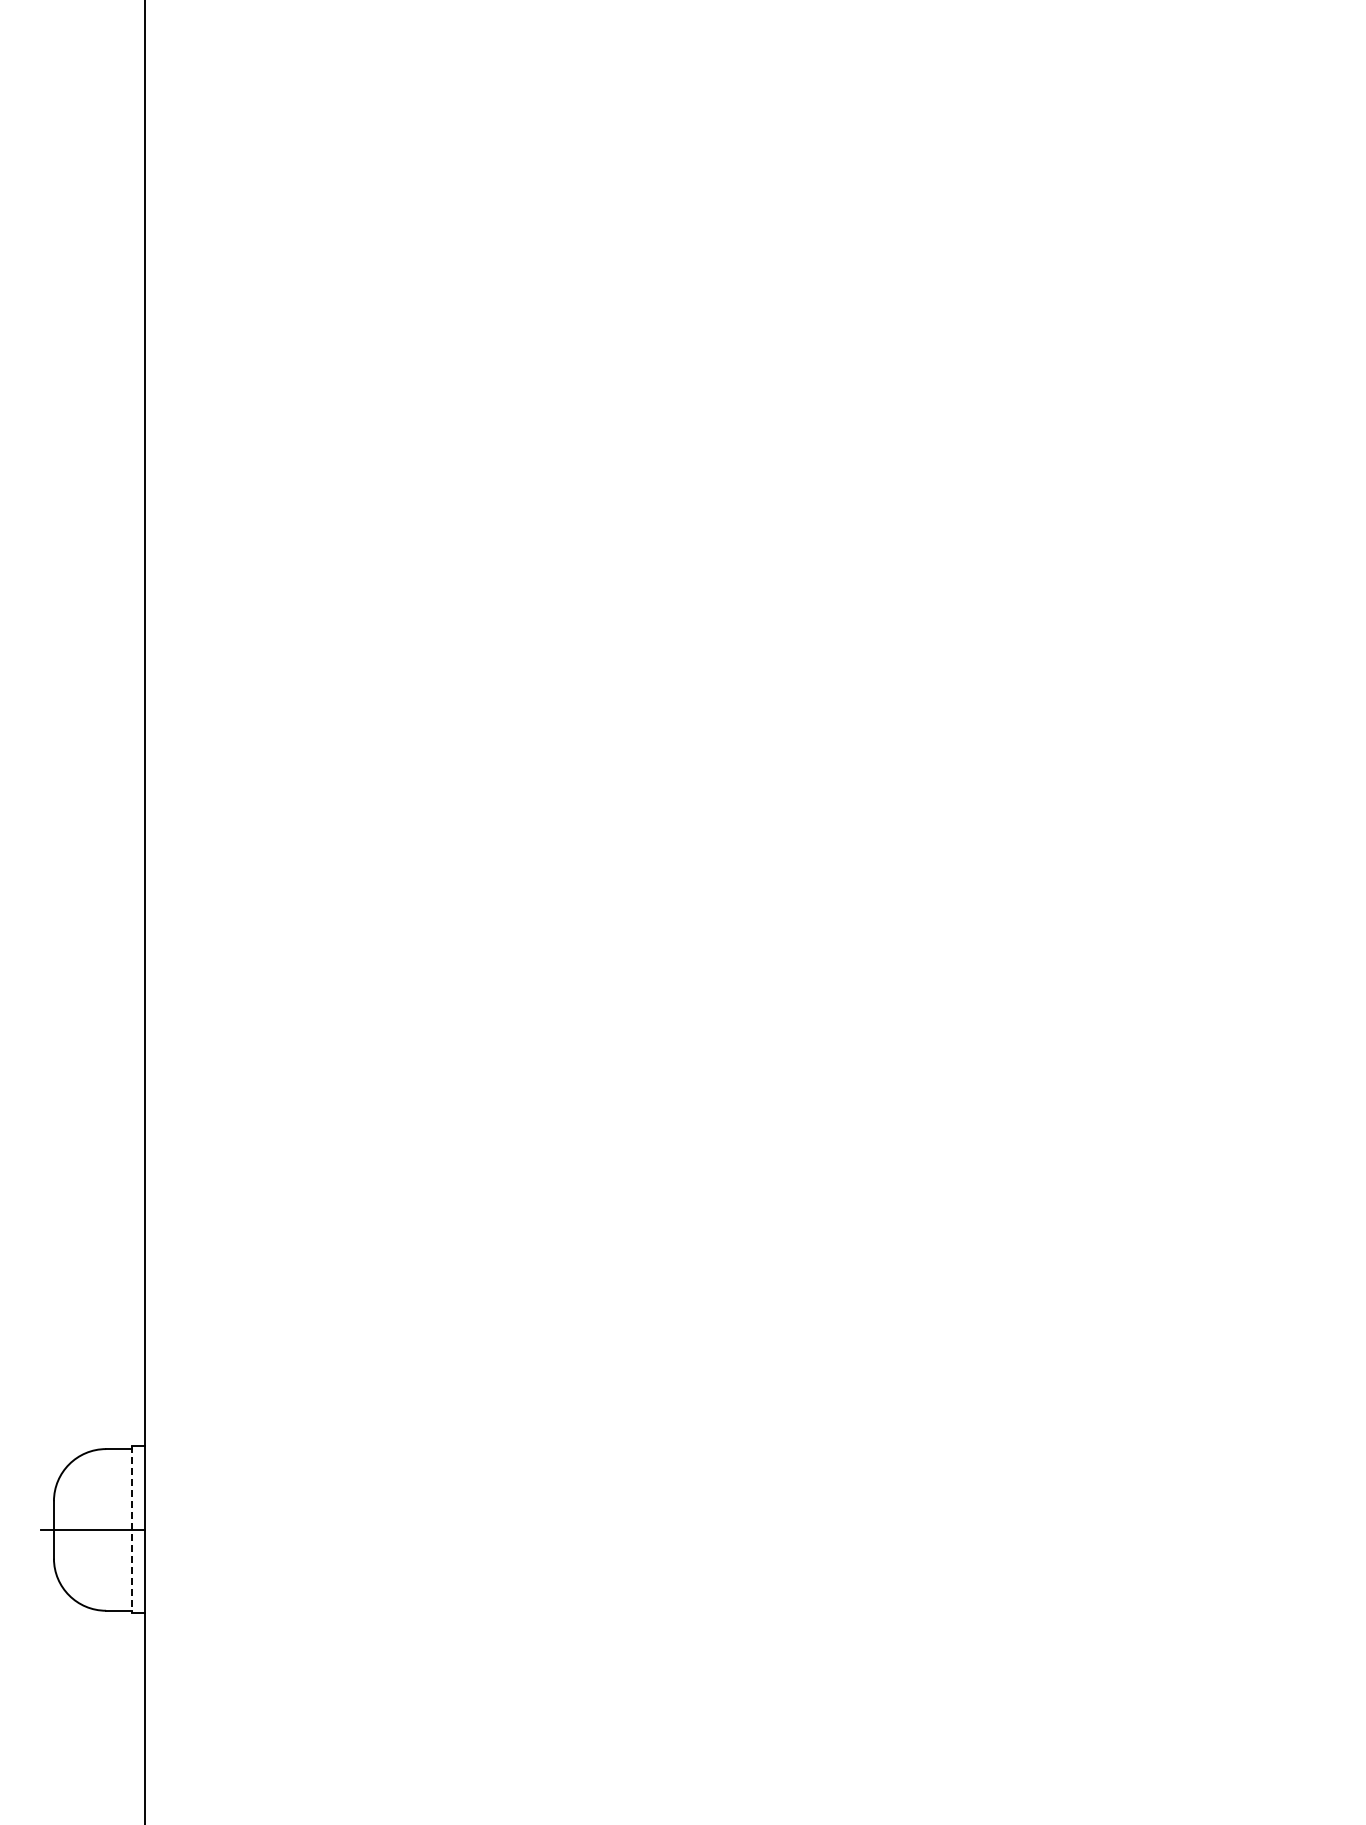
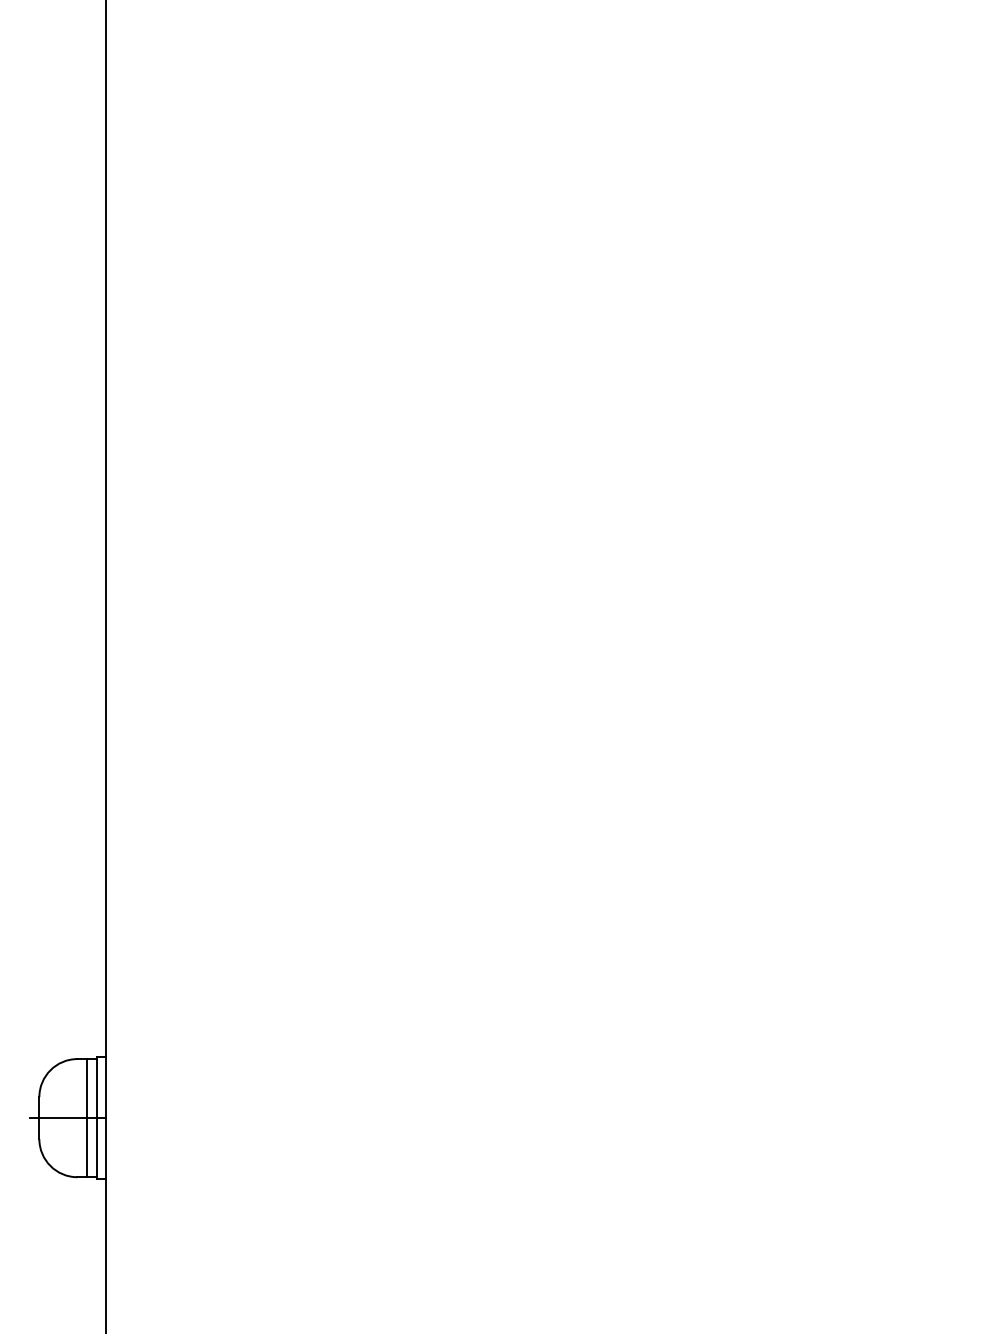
line: (119, 1529) -> (87, 1117), added
line: (132, 1530) -> (96, 1118), dashed -> solid

